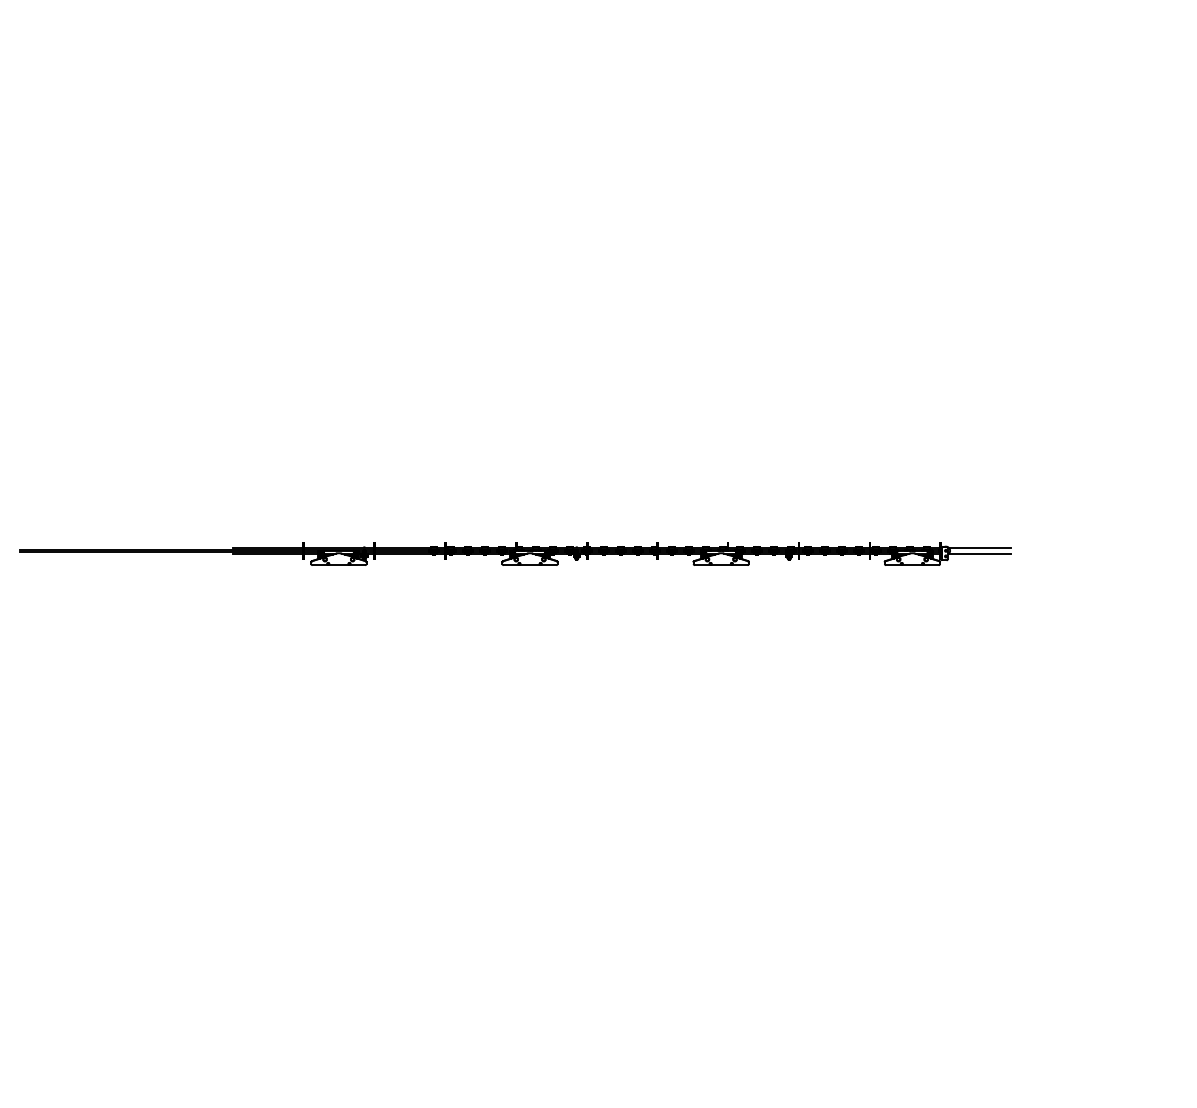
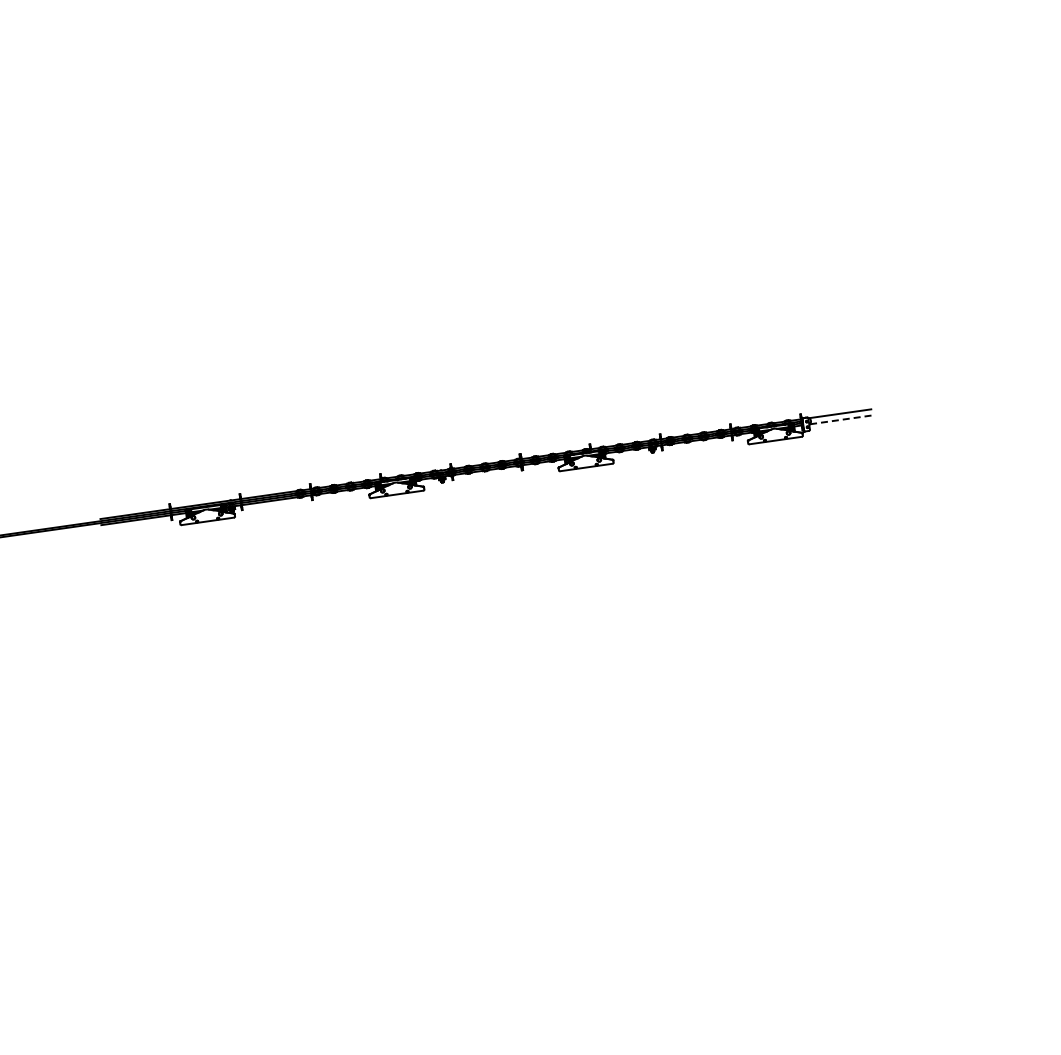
line: (980, 553) -> (841, 419), solid -> dashed

